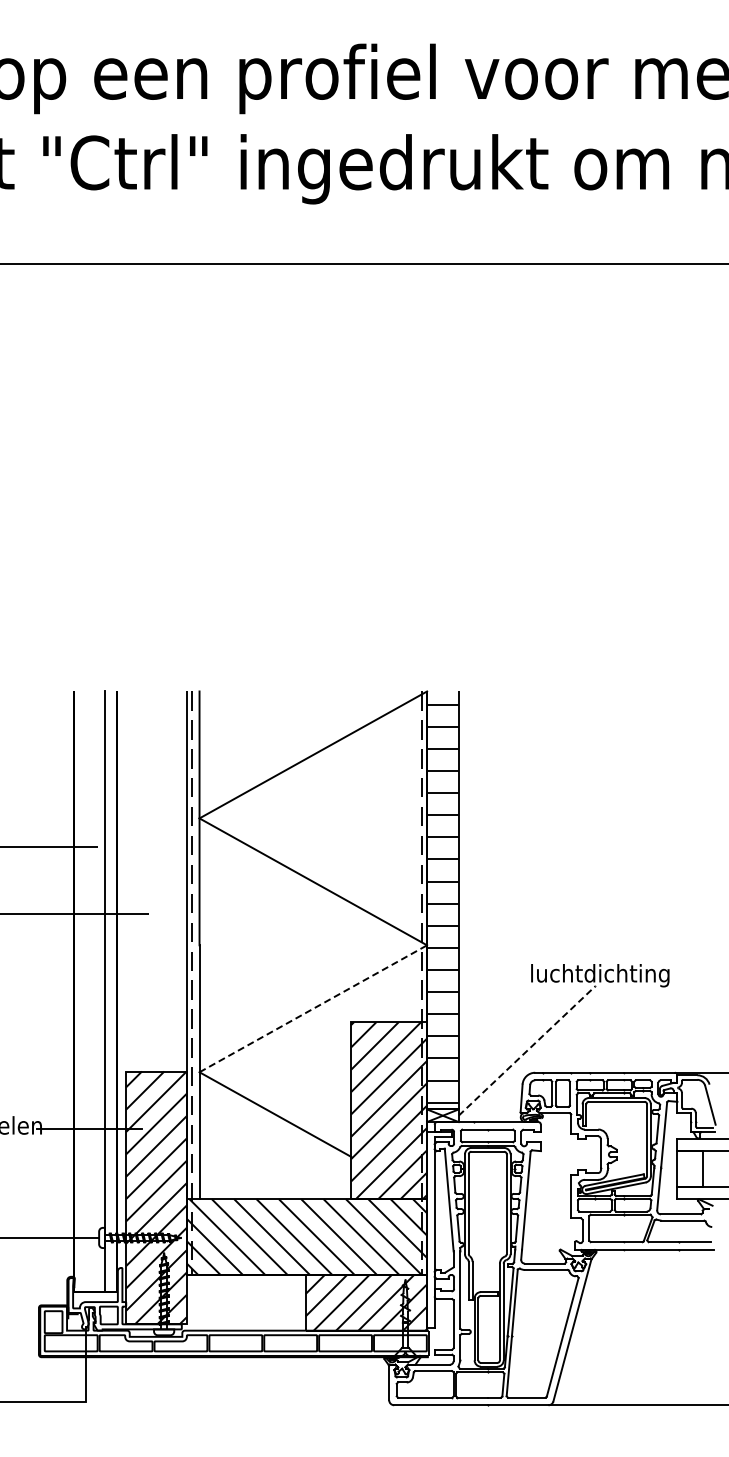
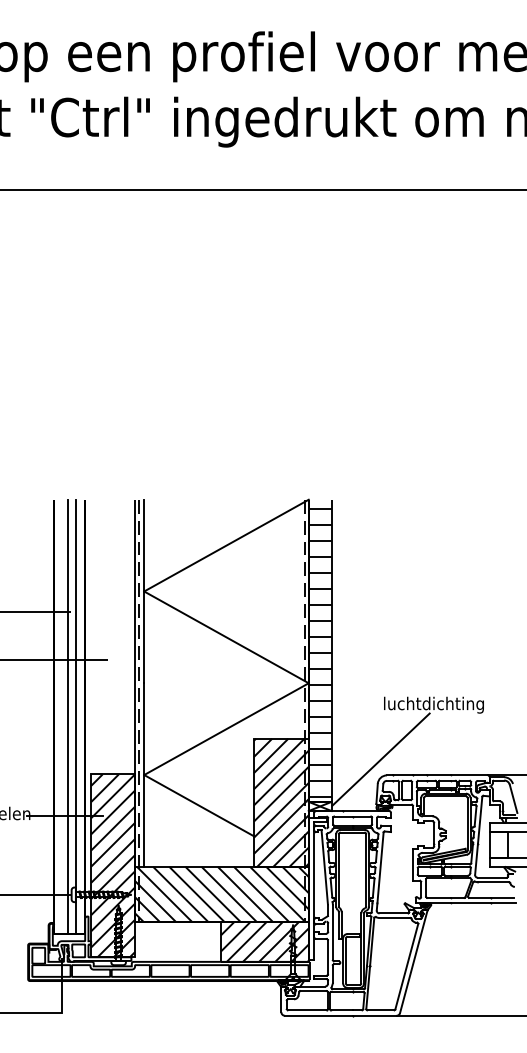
line: (93, 991) -> (67, 716), added
line: (313, 1008) -> (226, 728), dashed -> solid
line: (527, 1050) -> (381, 759), dashed -> solid

